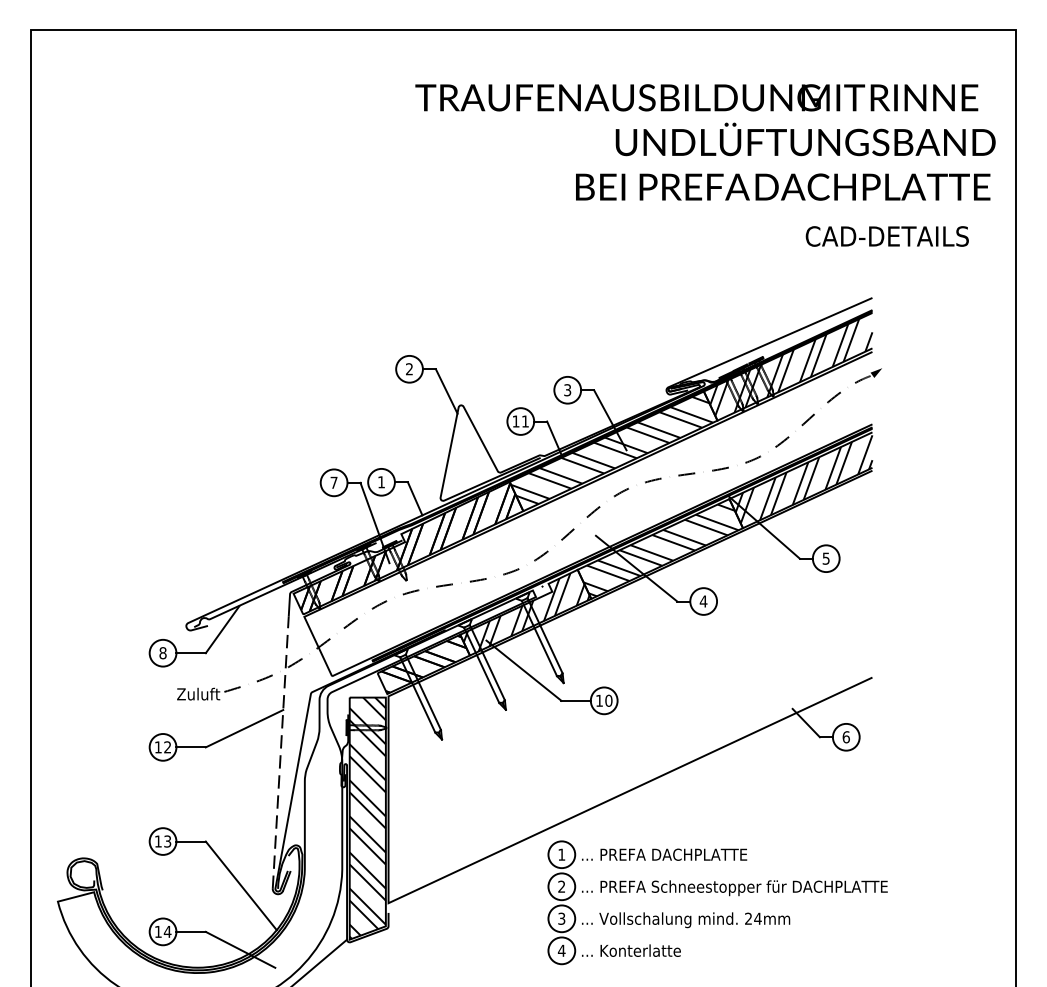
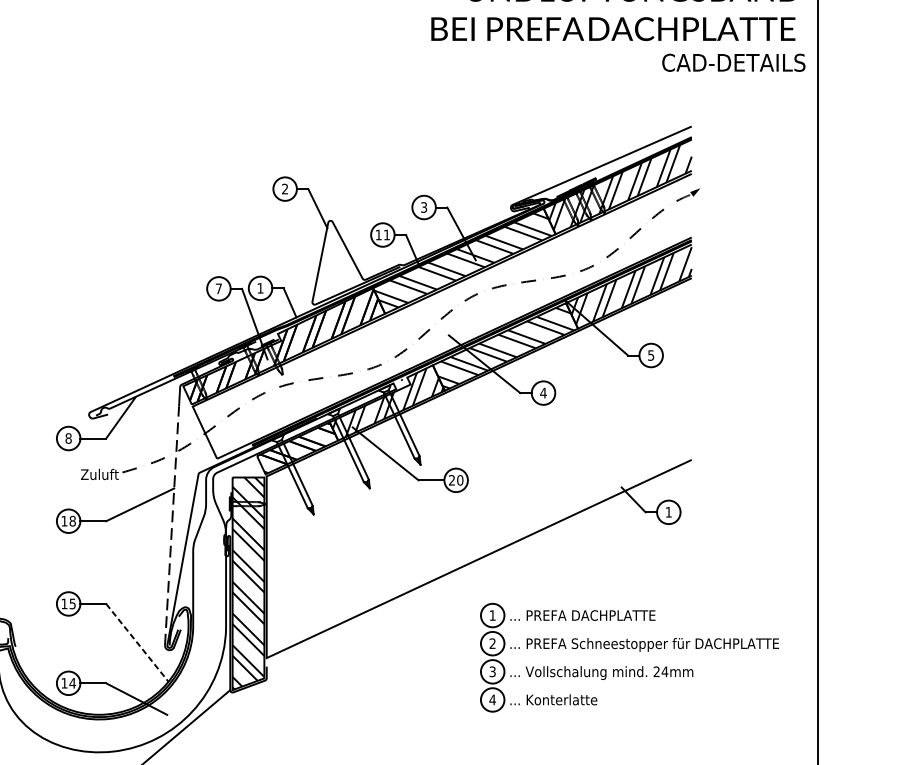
text: (886, 236) -> (733, 62), moved
text: (599, 700) -> (452, 480), 10 -> 20
text: (845, 737) -> (668, 512), 6 -> 1
text: (167, 747) -> (72, 521), 12 -> 18
text: (167, 840) -> (72, 603), 13 -> 15
line: (241, 885) -> (137, 642), solid -> dashed
part: (717, 892) -> (629, 648), moved

